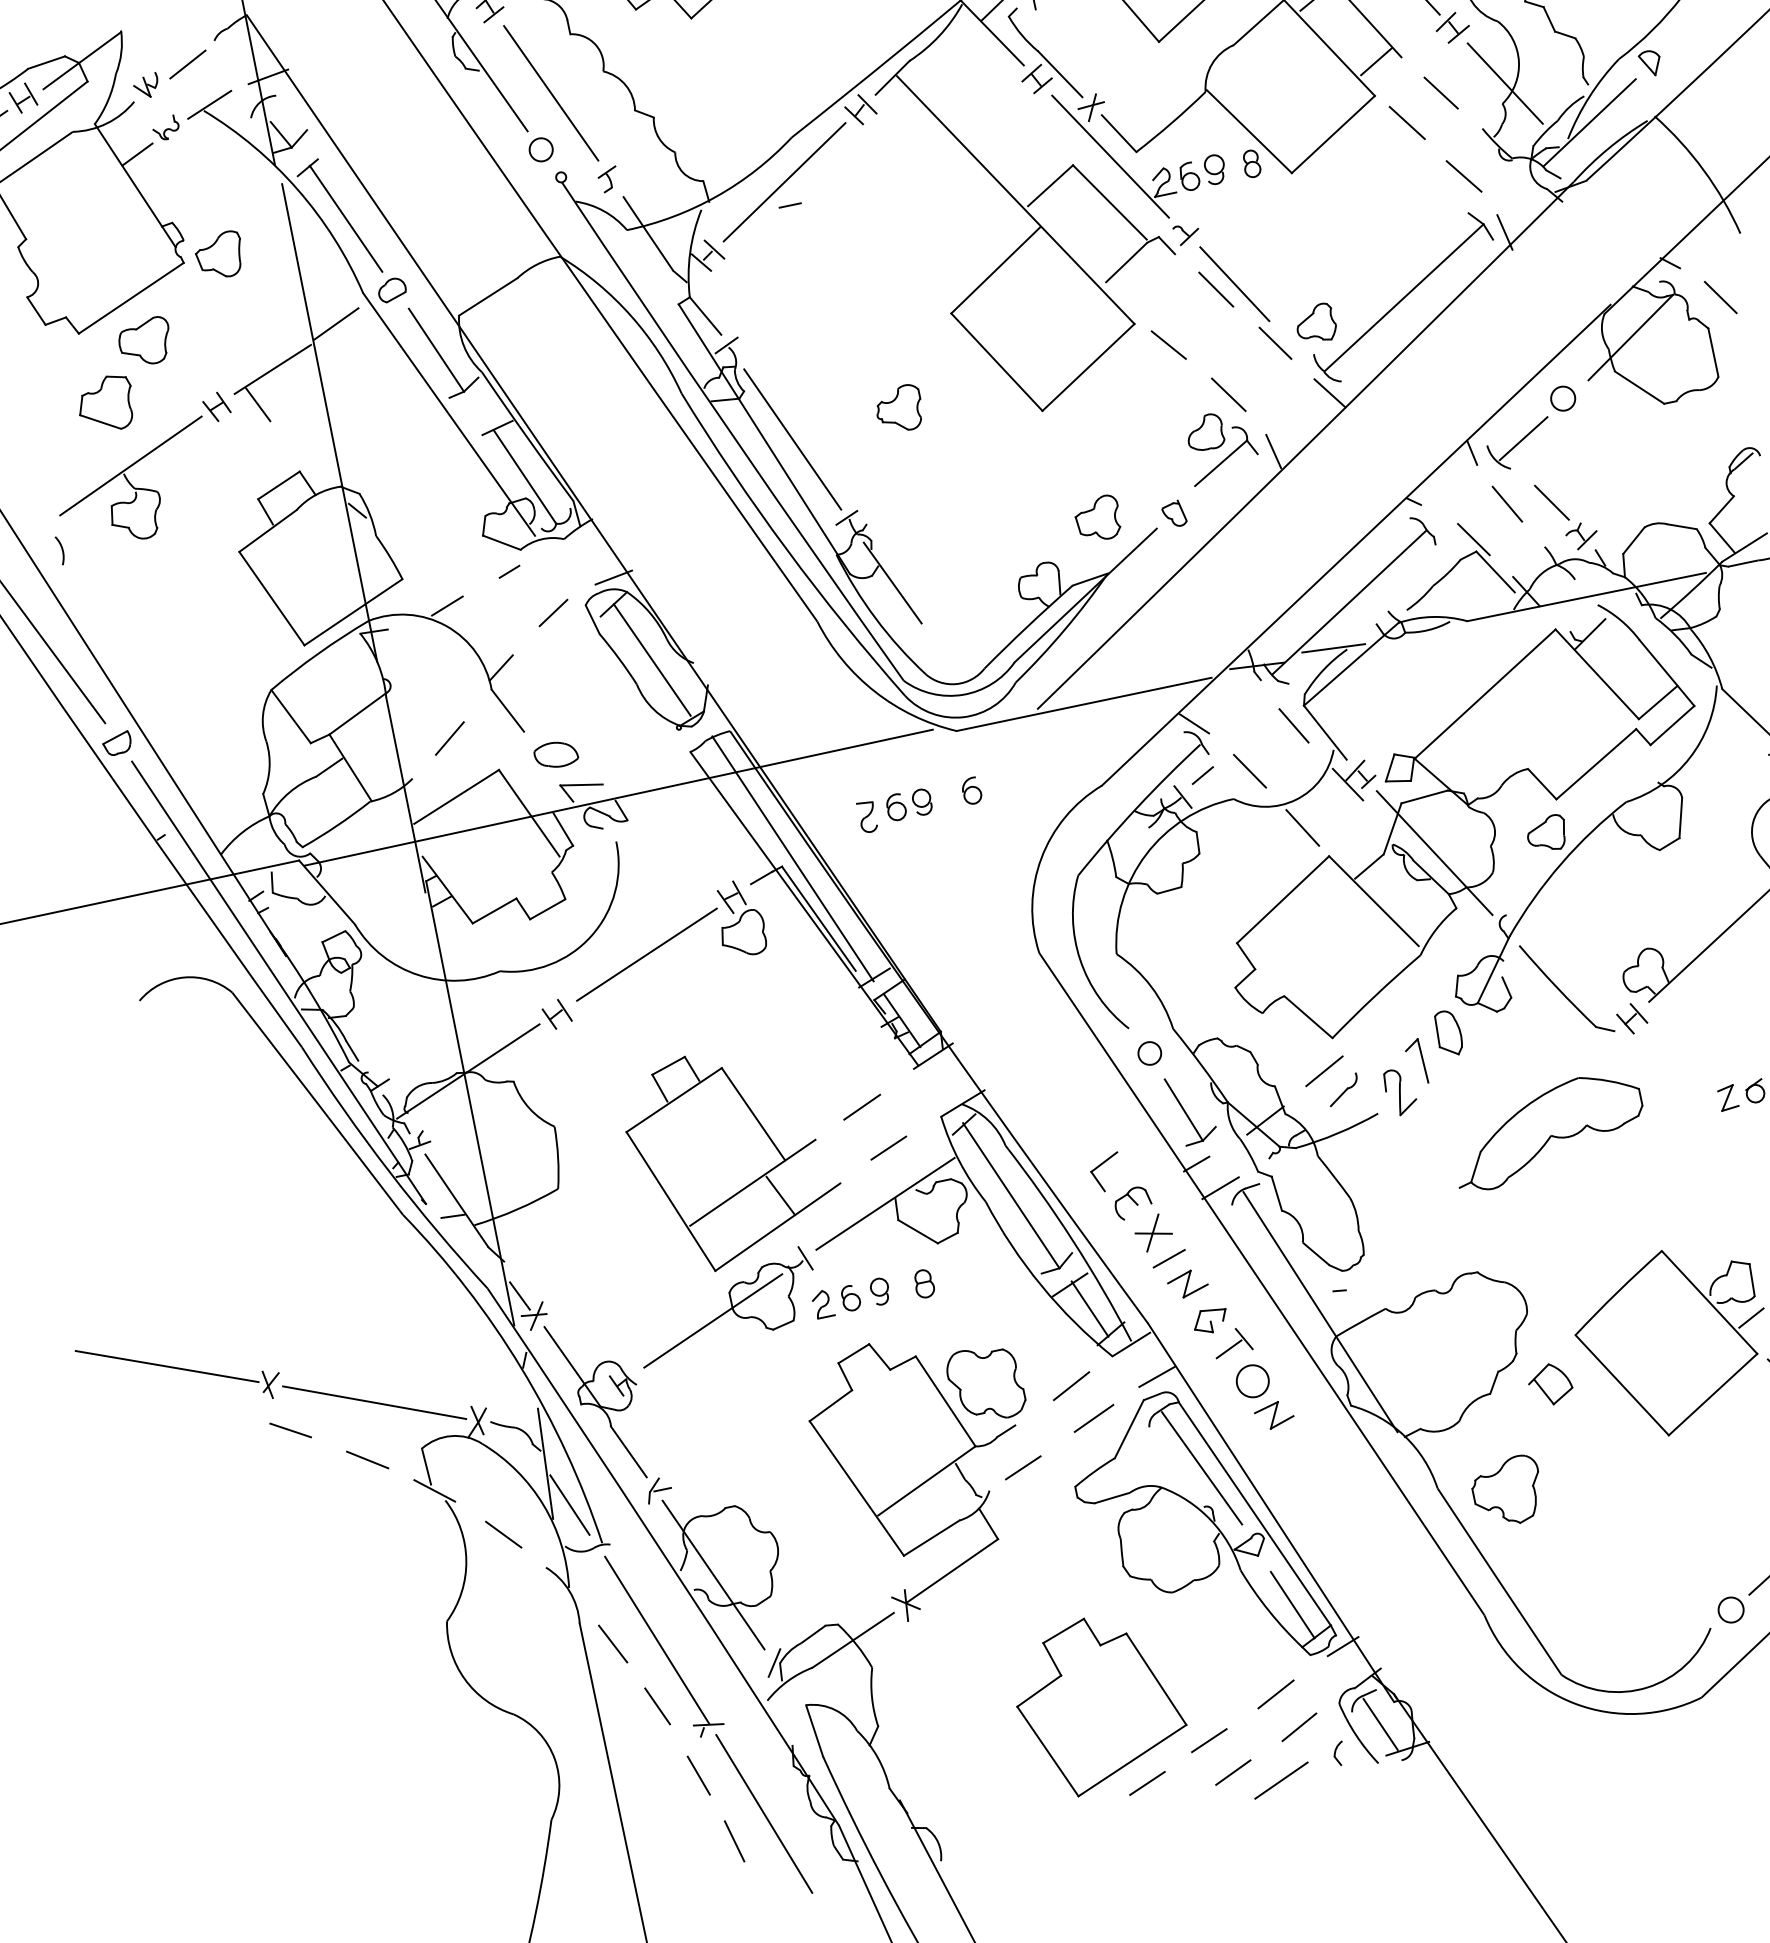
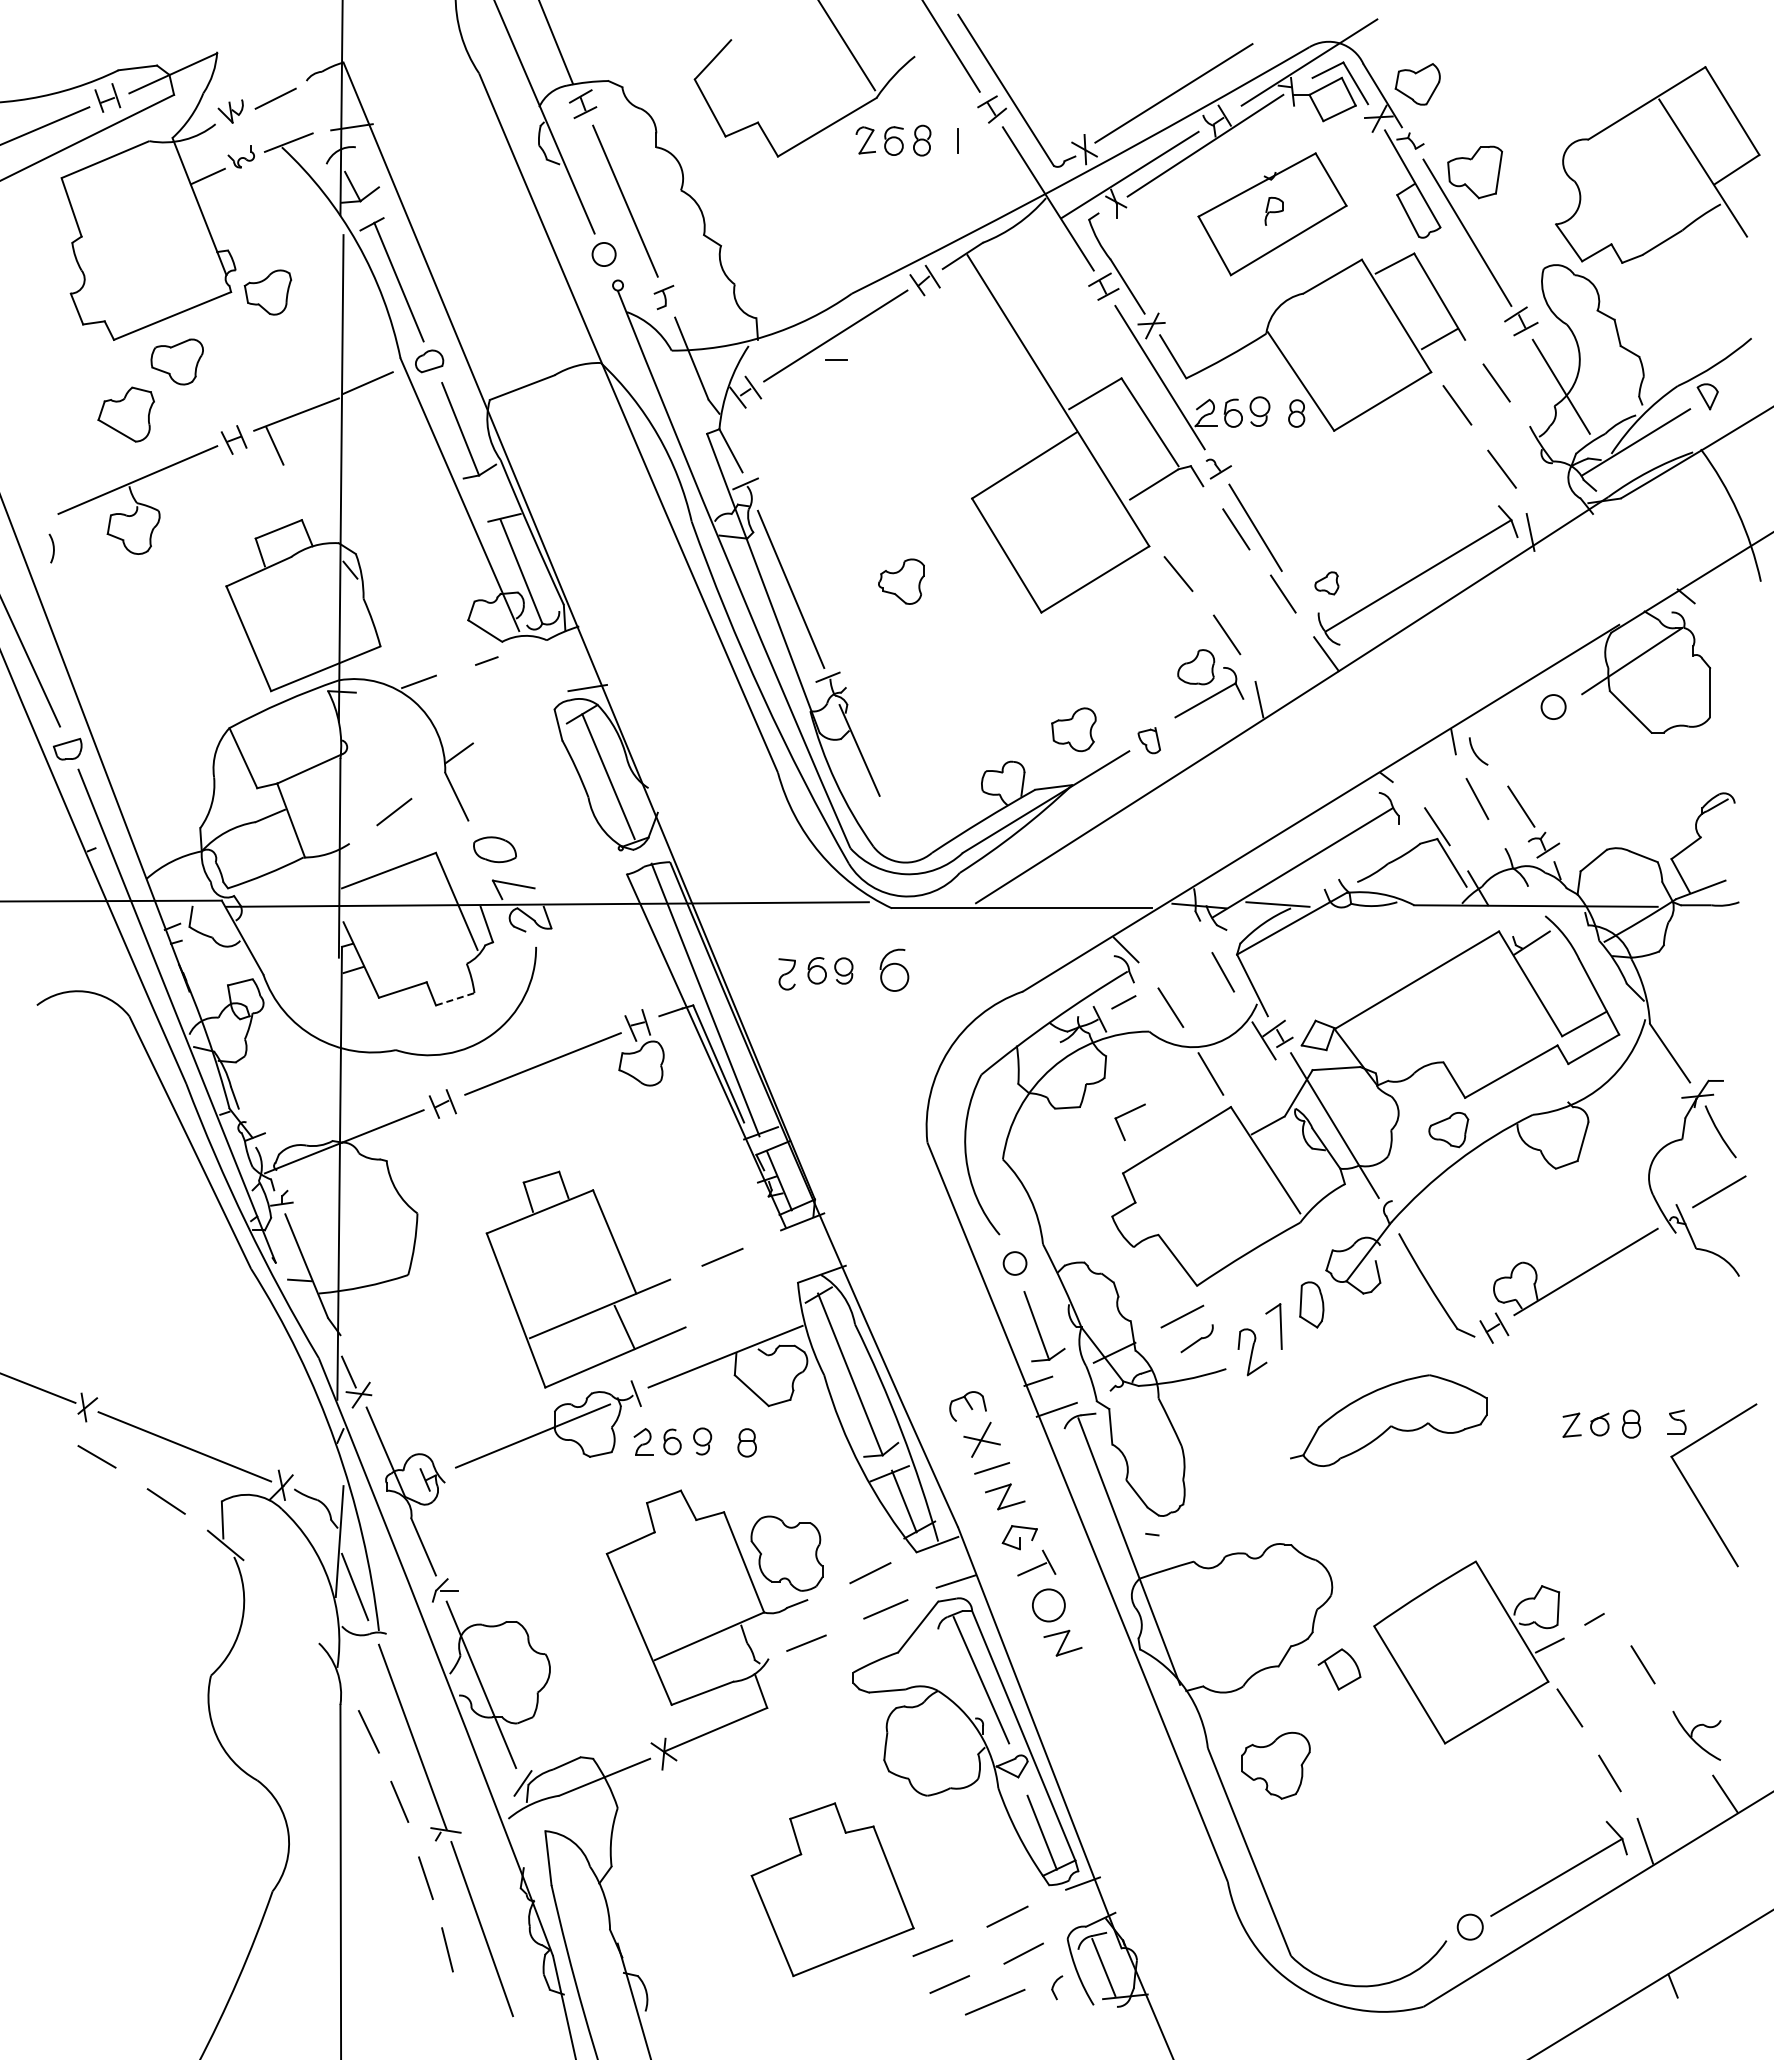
line: (1720, 296) -> (1728, 639), removed
part: (1315, 324) -> (1326, 583), size x0.6
line: (1523, 438) -> (1506, 737), removed
line: (553, 613) -> (521, 710), removed
part: (971, 790) -> (894, 969), size x1.6
line: (548, 909) -> (455, 999), solid -> dashed
line: (888, 1148) -> (739, 1302), removed
part: (1101, 1165) -> (1126, 1114), moved
line: (503, 1534) -> (283, 1602), removed
line: (1147, 1783) -> (863, 1977), removed

